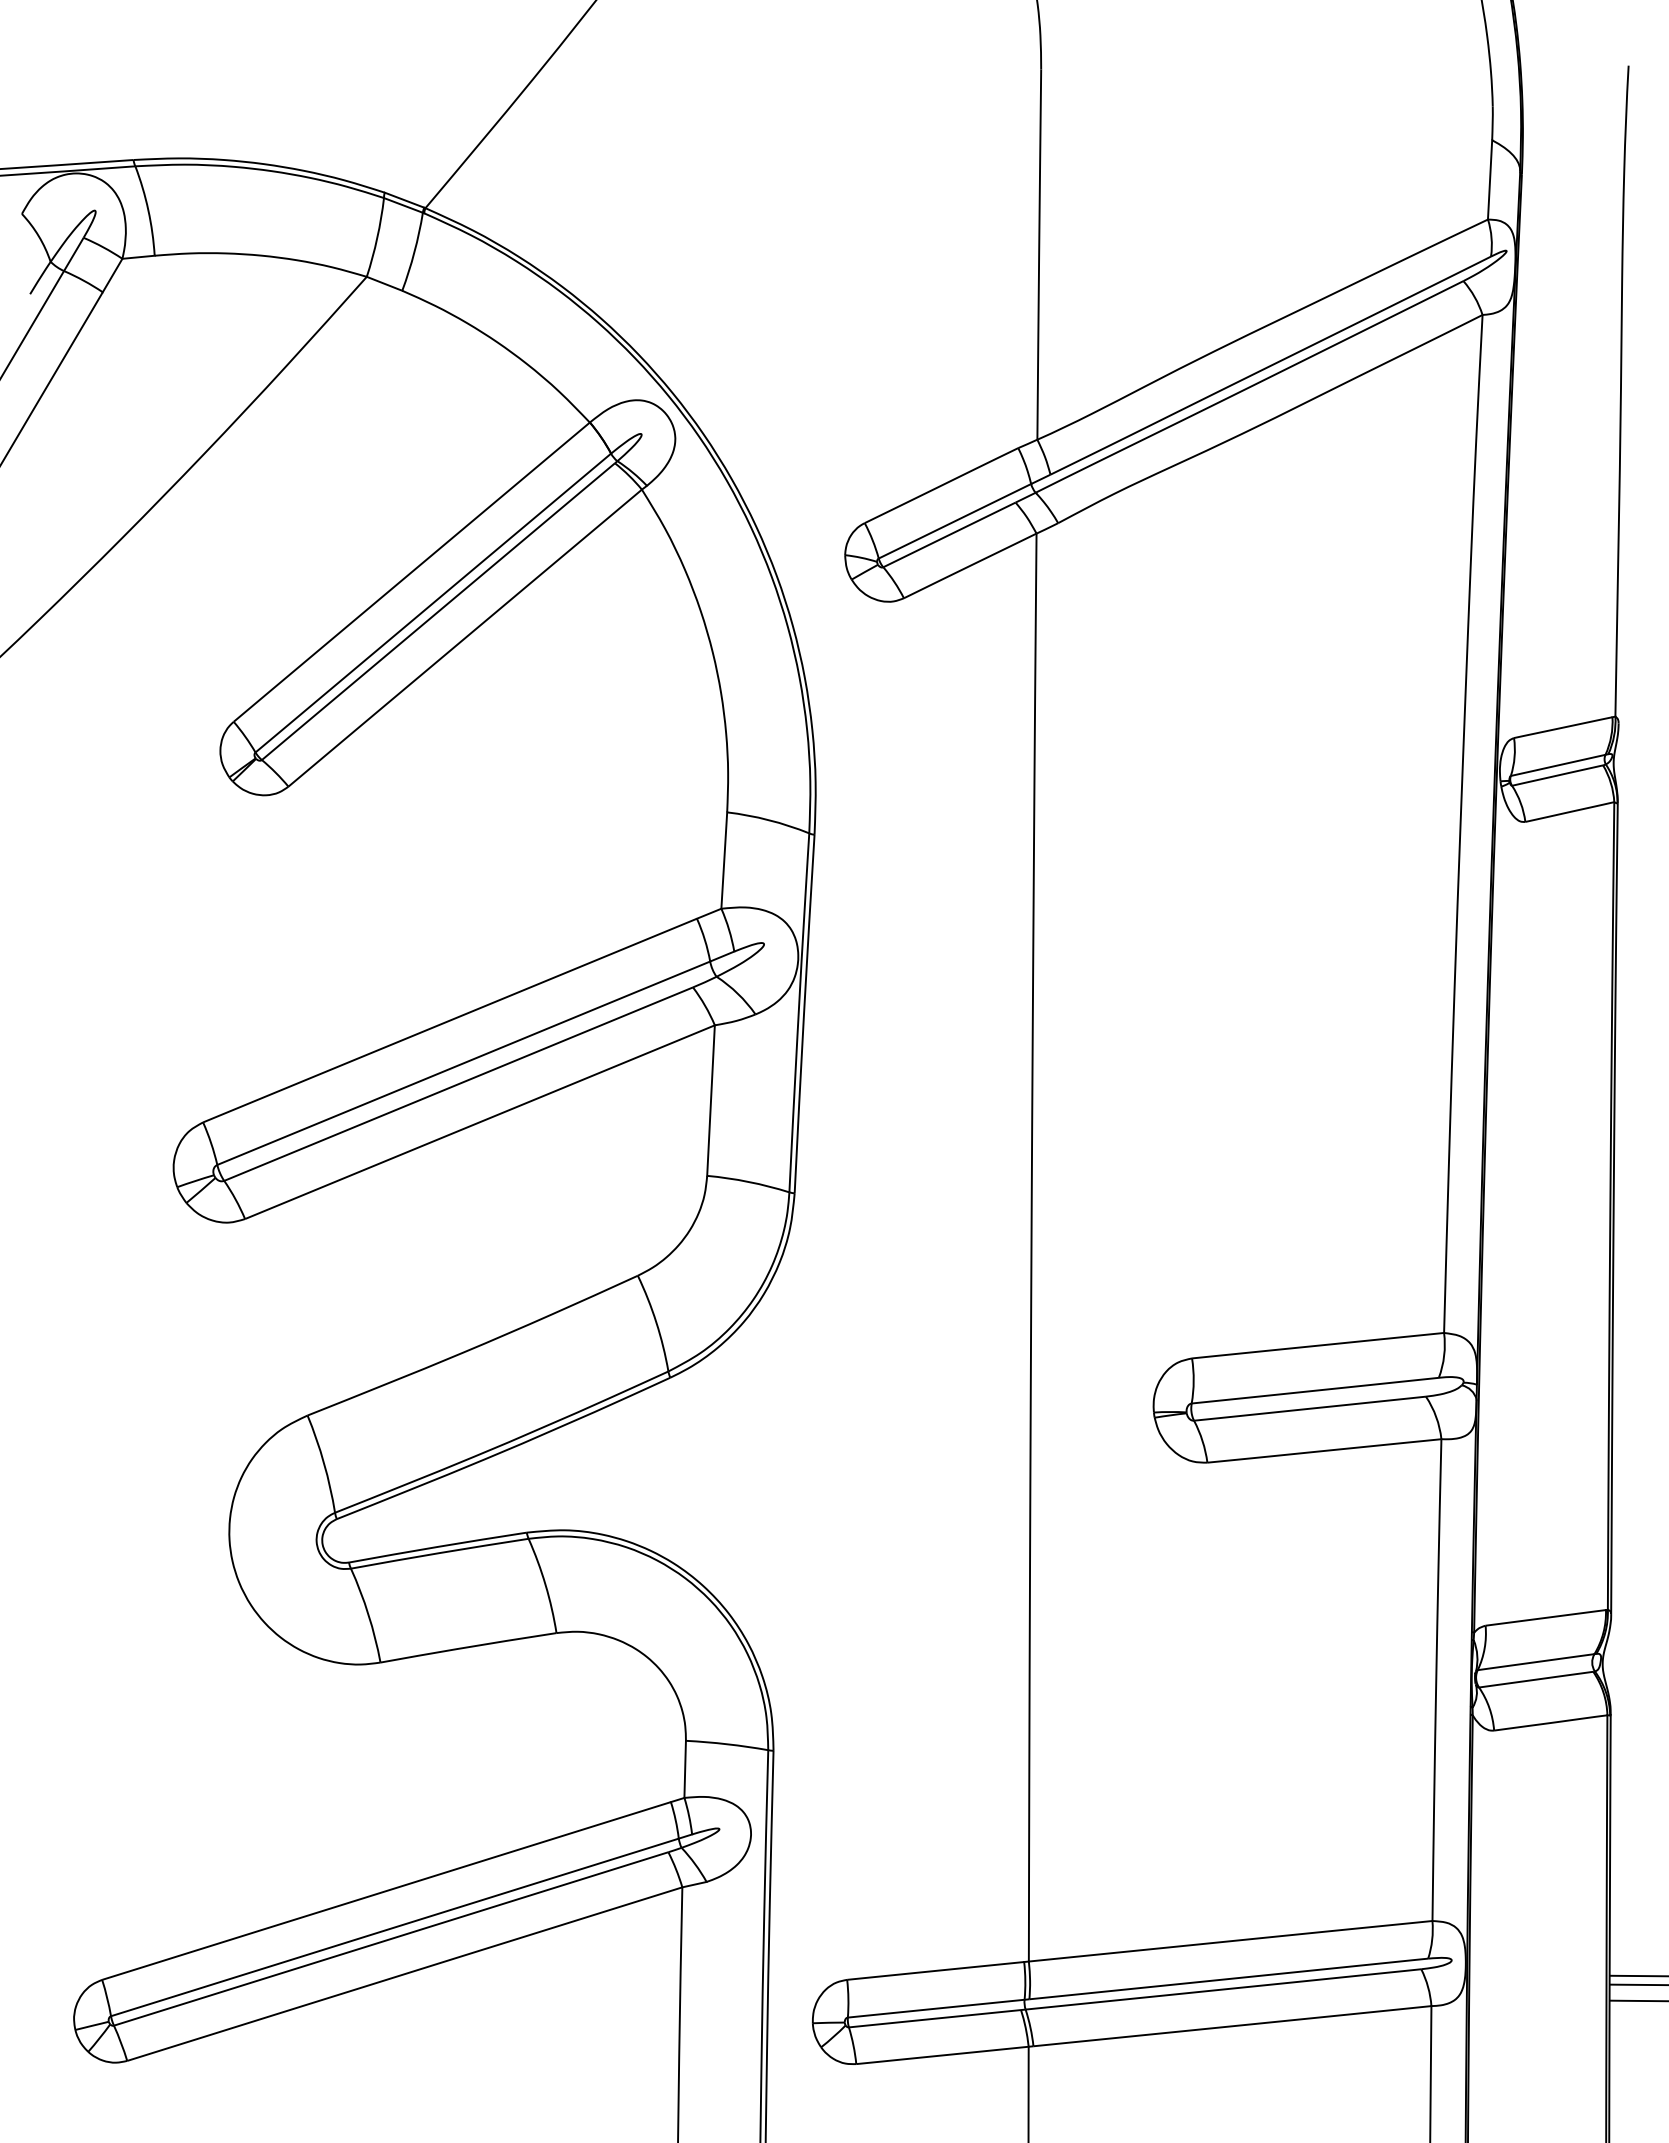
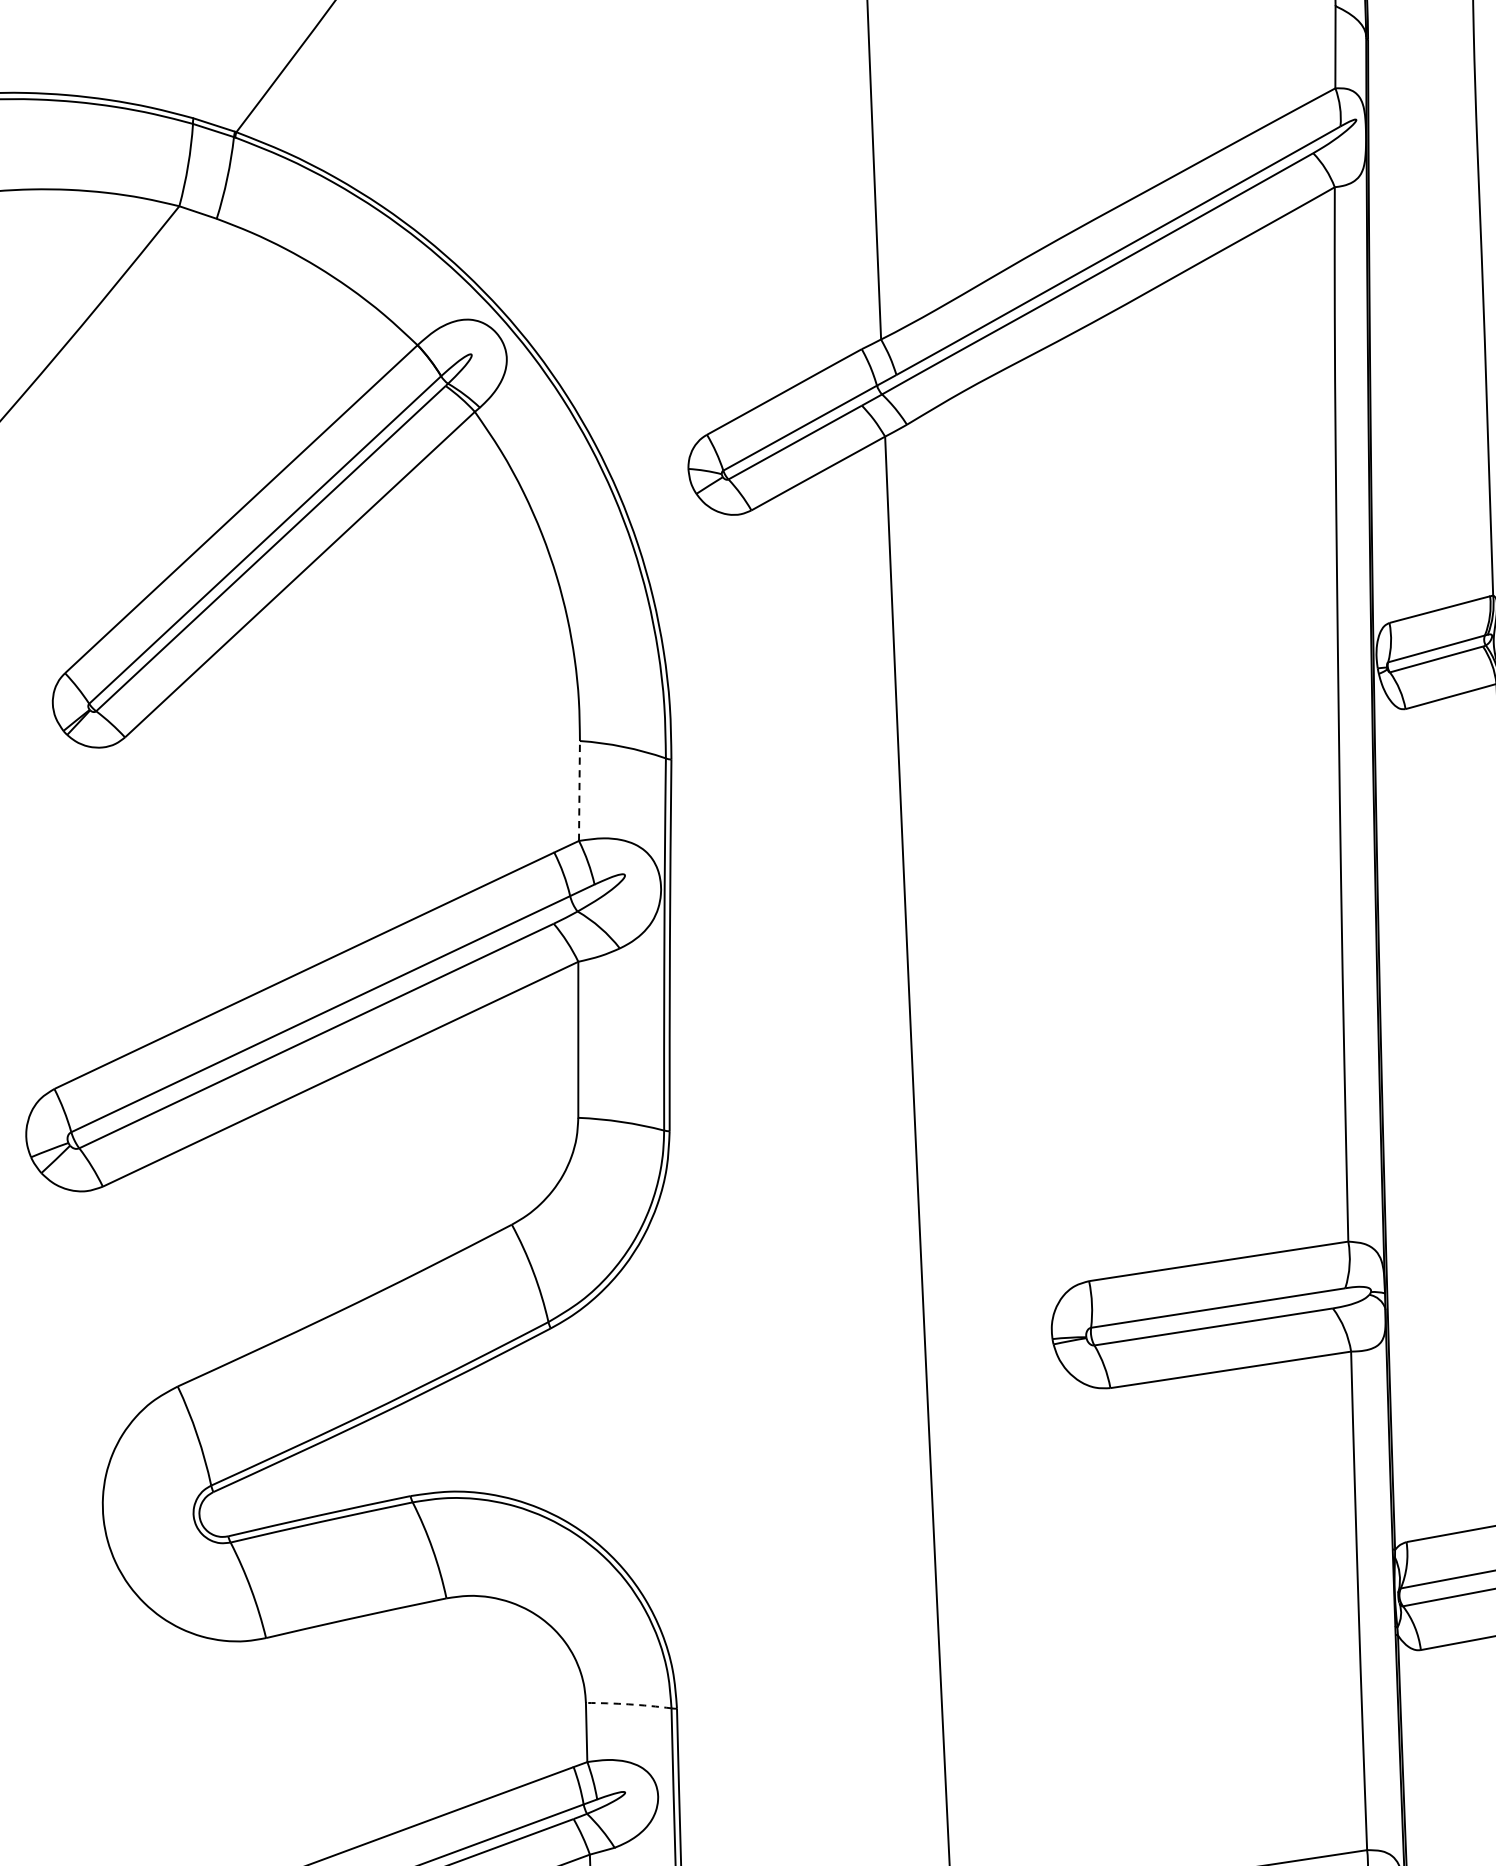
line: (724, 860) -> (579, 790), solid -> dashed
arc: (727, 1744) -> (629, 1704), solid -> dashed

